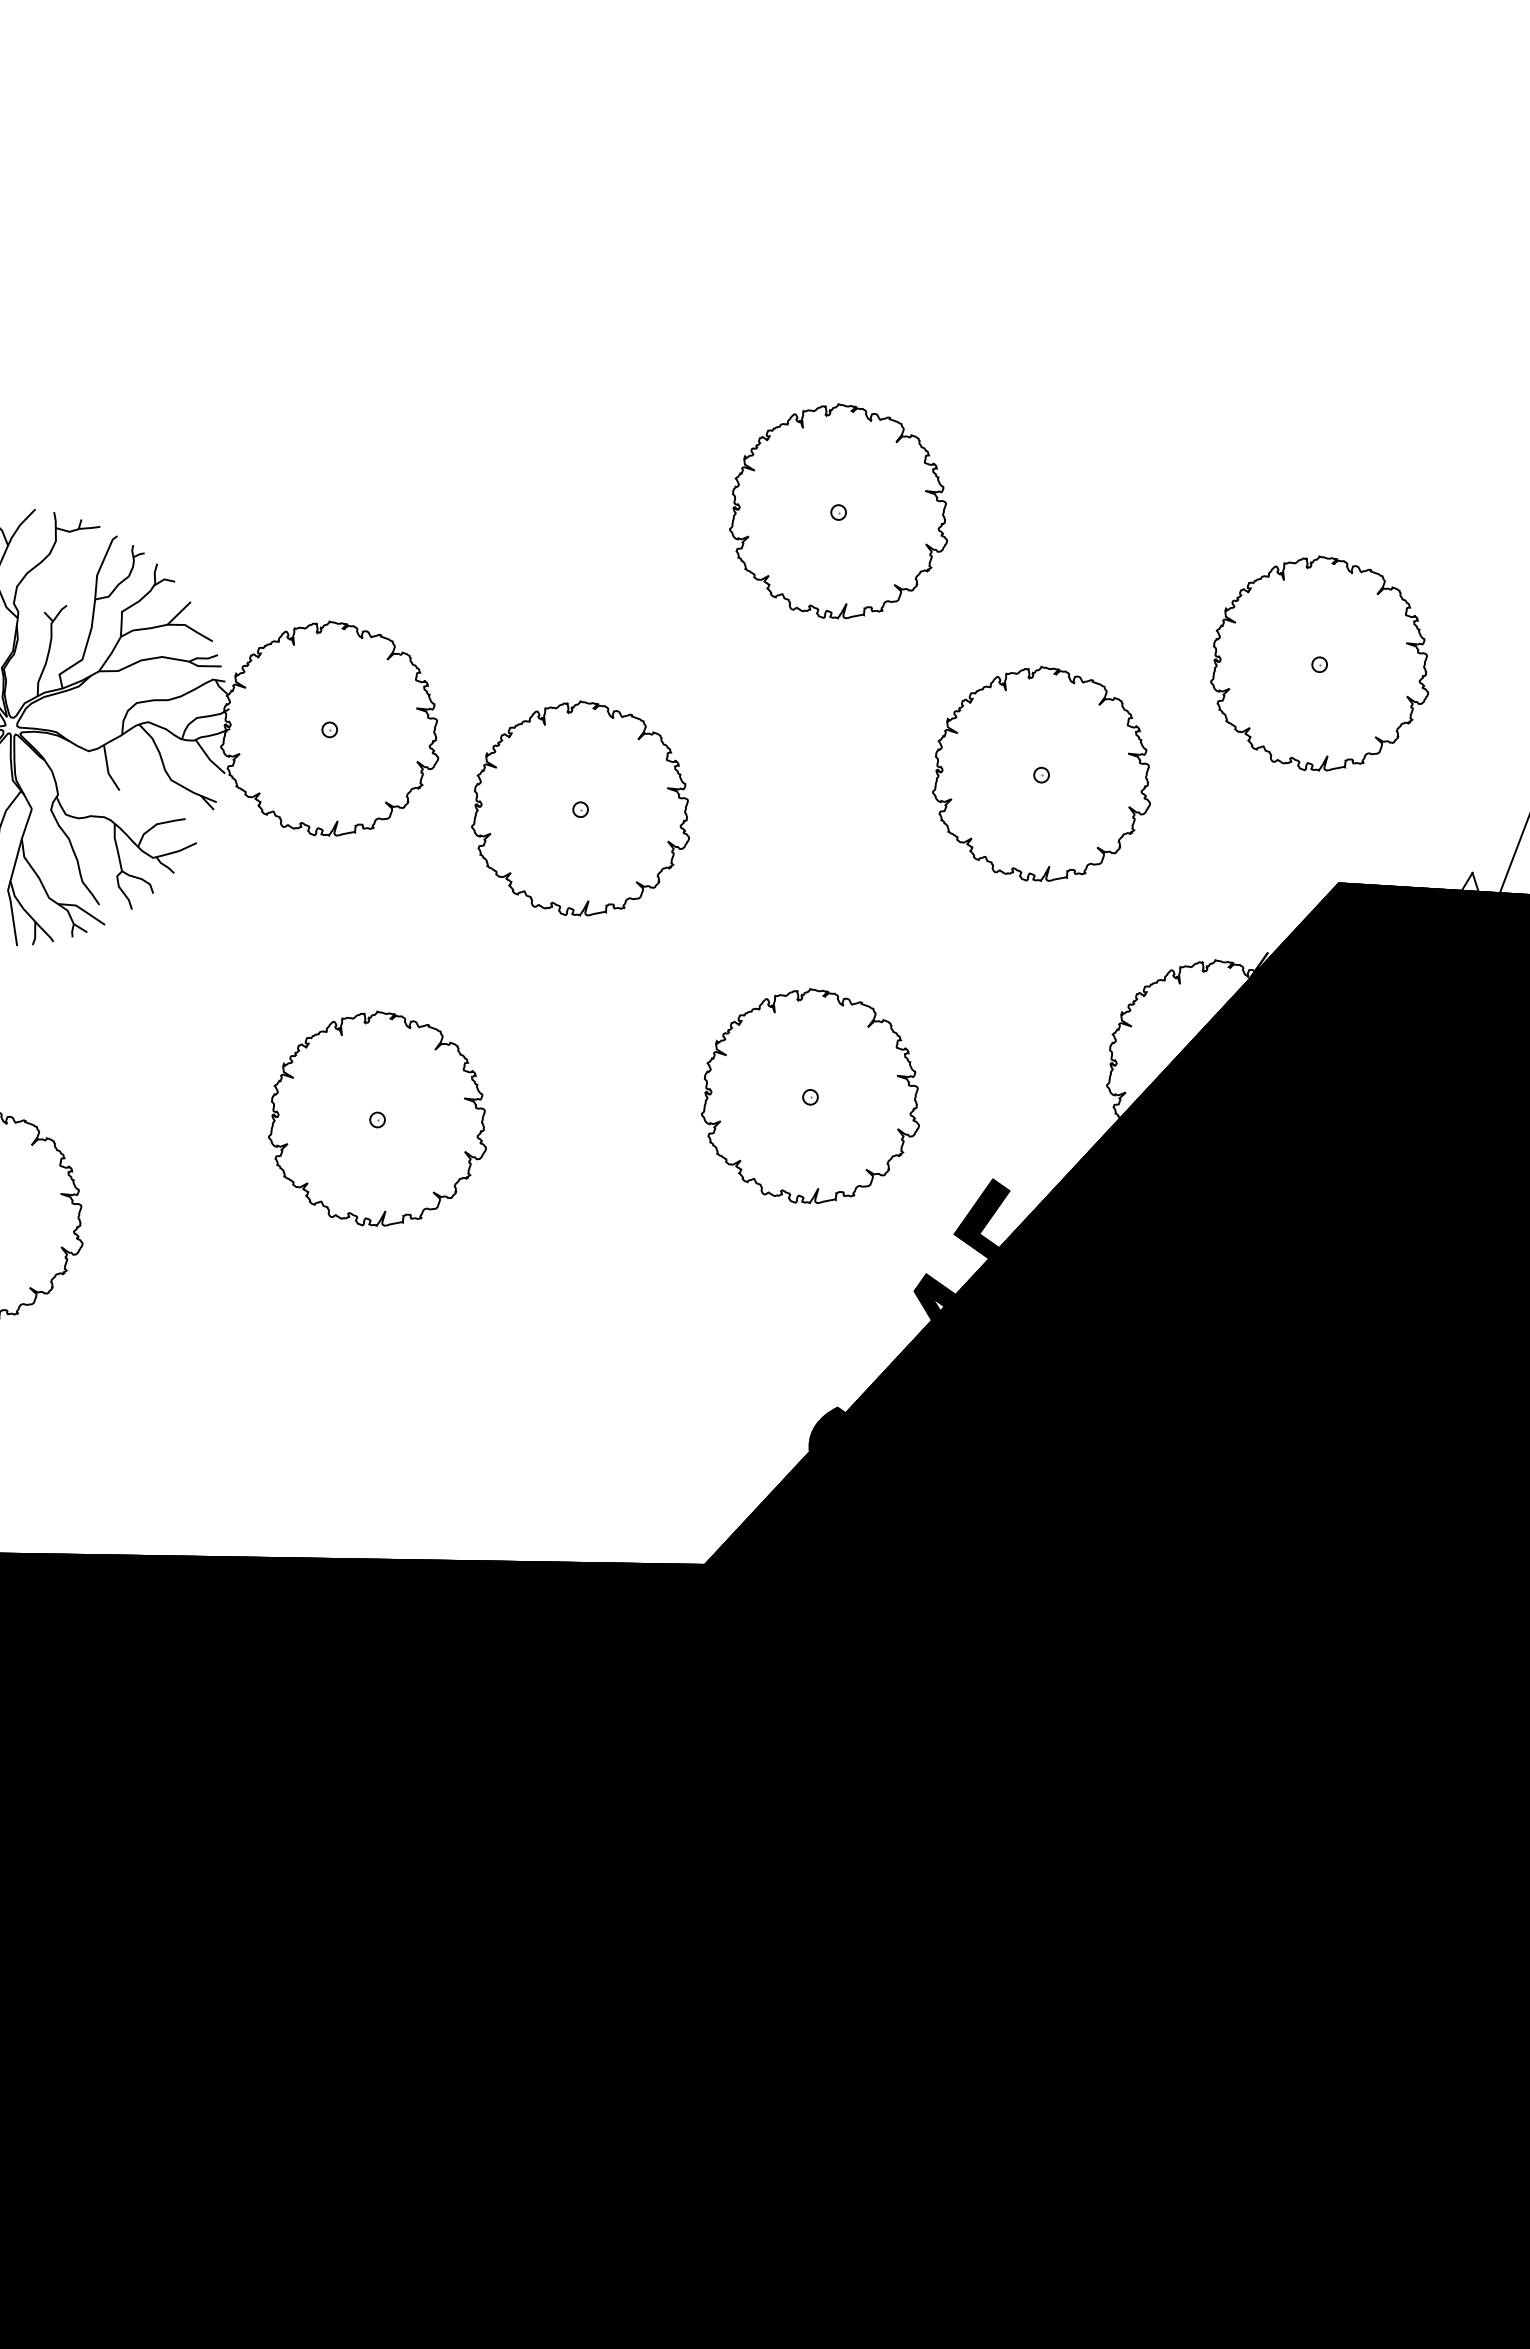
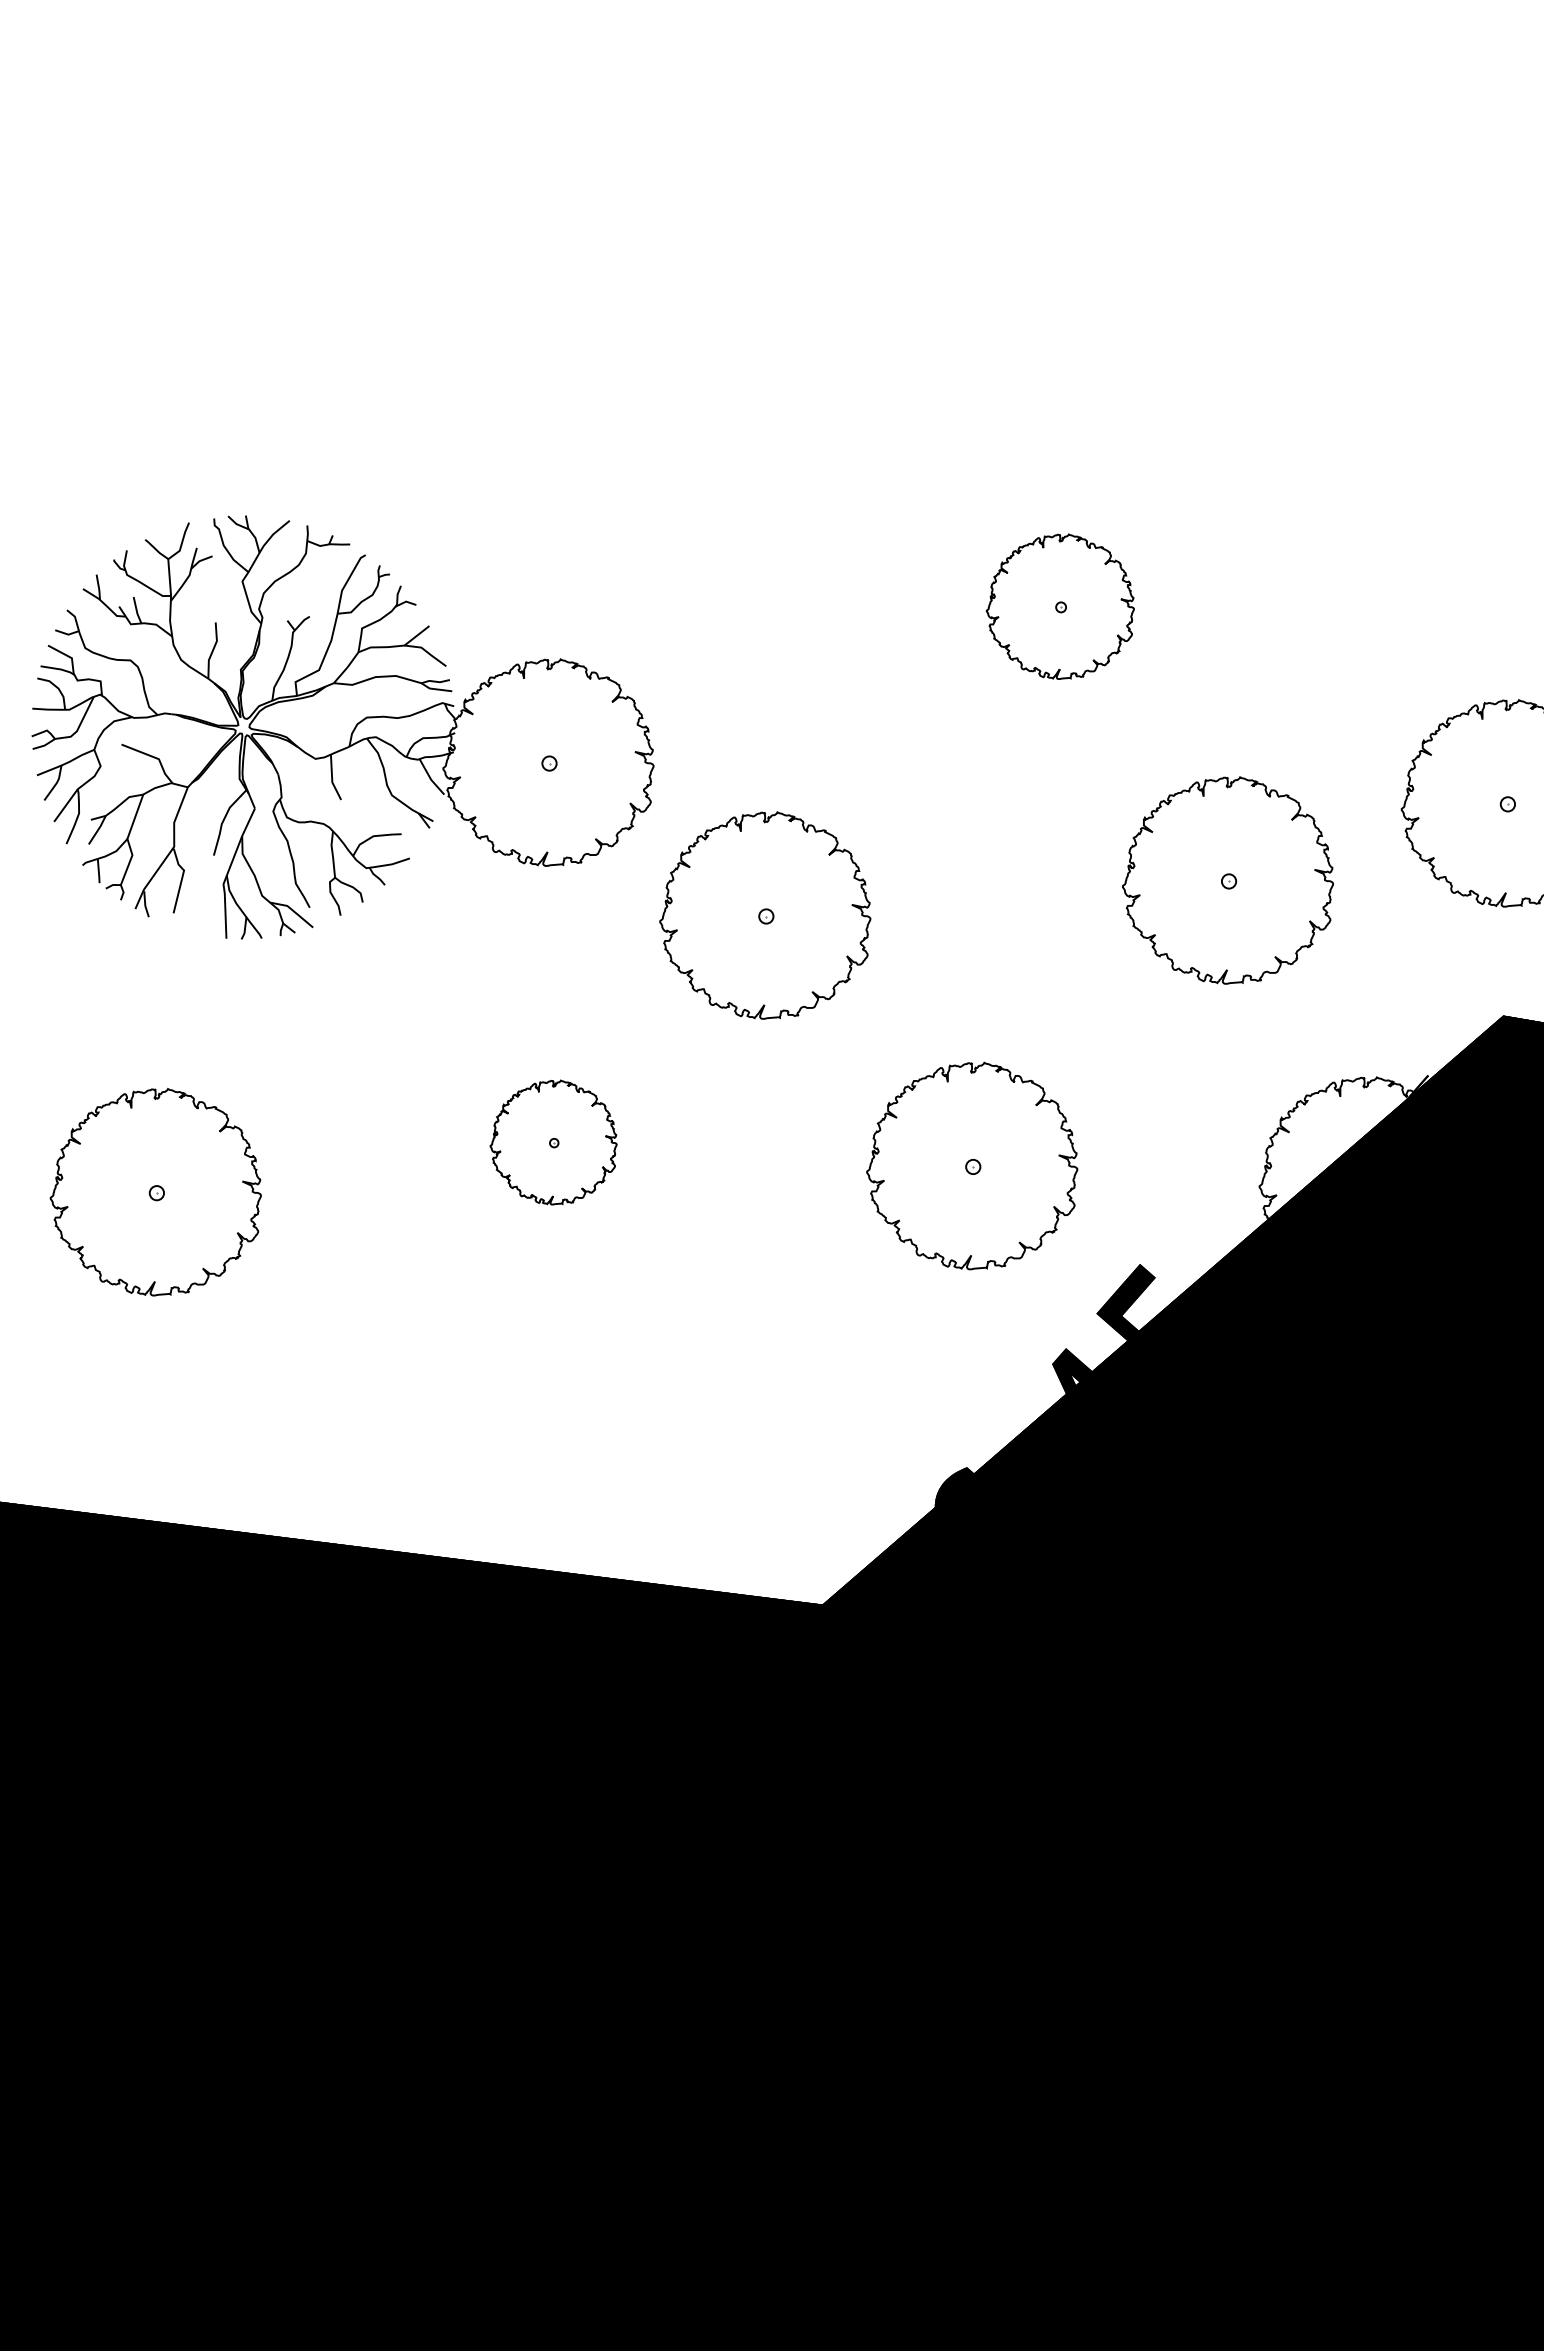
part: (837, 511) -> (1060, 606), size x0.7
part: (579, 808) -> (765, 915), moved
part: (376, 1119) -> (553, 1142), size x0.6

